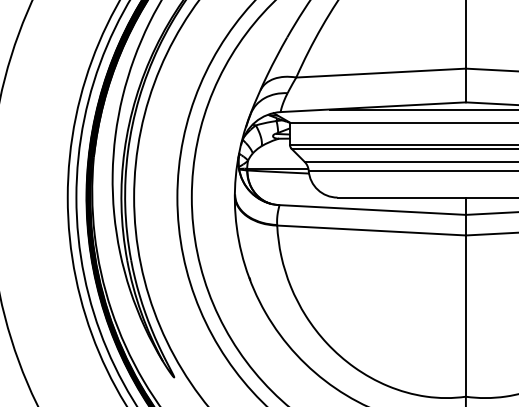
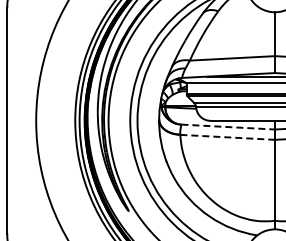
line: (373, 210) -> (228, 127), solid -> dashed
line: (373, 230) -> (228, 137), solid -> dashed

